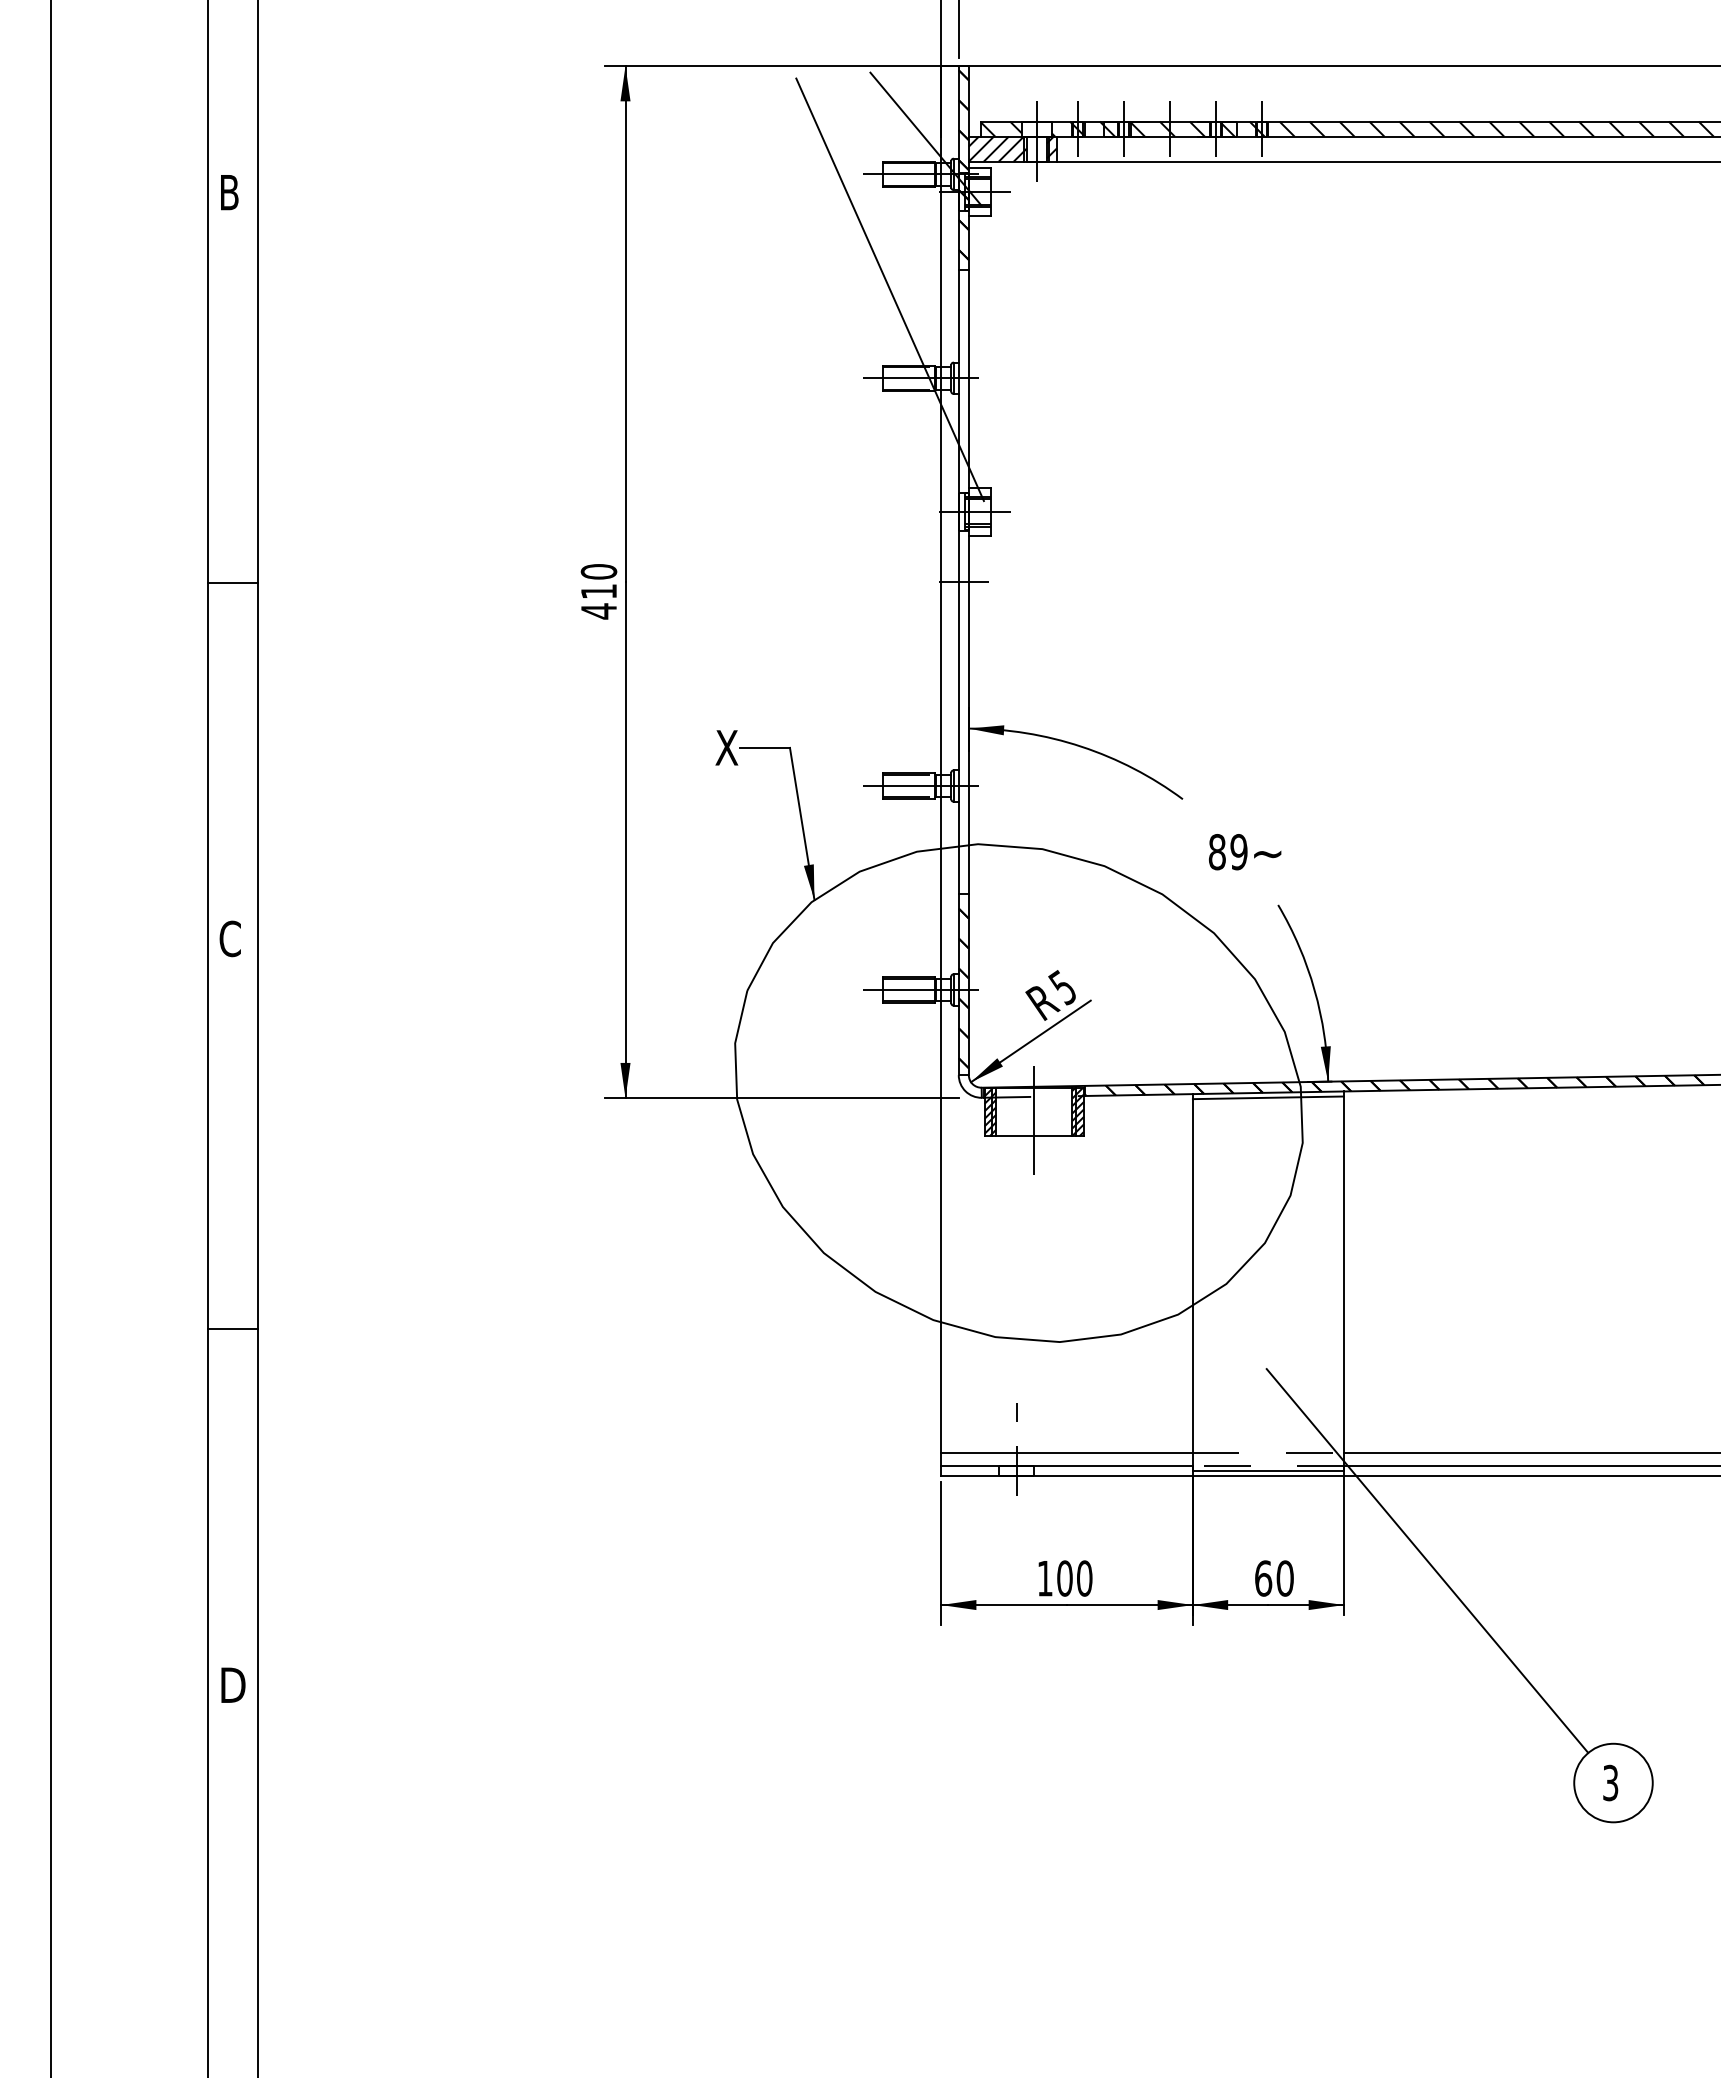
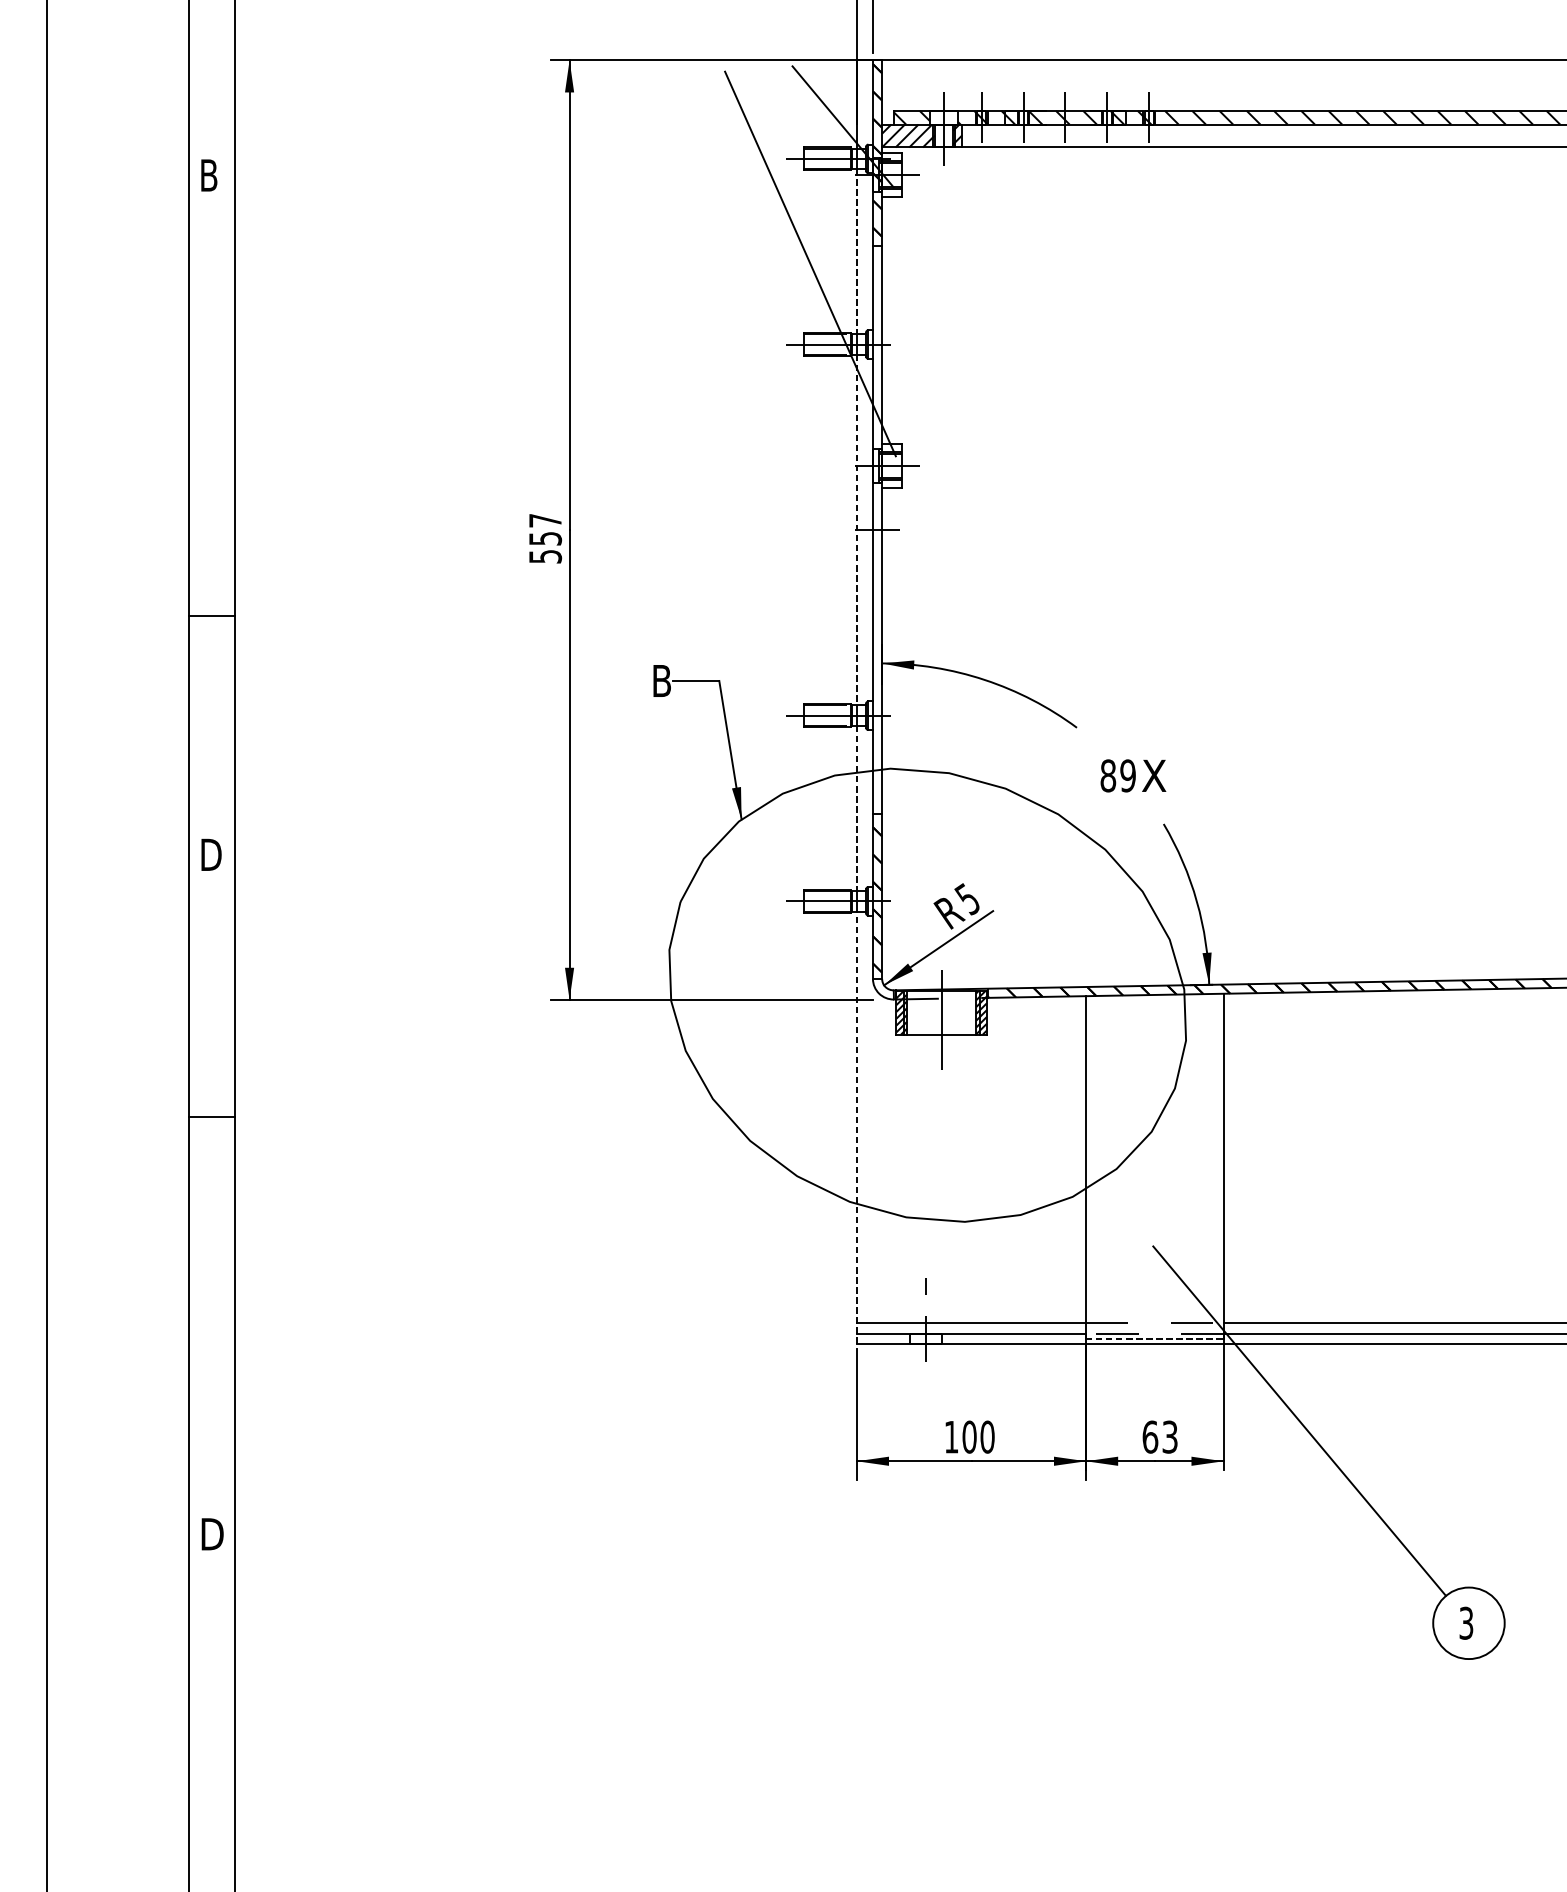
line: (941, 276) -> (857, 251), solid -> dashed
line: (232, 582) -> (211, 616), moved
line: (941, 582) -> (857, 530), solid -> dashed
text: (598, 591) -> (545, 538), 410 -> 557
text: (726, 747) -> (661, 680), X -> B
text: (1267, 851) -> (1153, 775), ~ -> X
line: (941, 888) -> (857, 808), solid -> dashed
text: (231, 938) -> (210, 854), C -> D
line: (1267, 1097) -> (1153, 999), removed
line: (941, 1238) -> (857, 1127), solid -> dashed
line: (232, 1329) -> (211, 1117), moved
line: (1268, 1470) -> (1154, 1338), solid -> dashed
text: (1284, 1578) -> (1169, 1437), 60 -> 63

